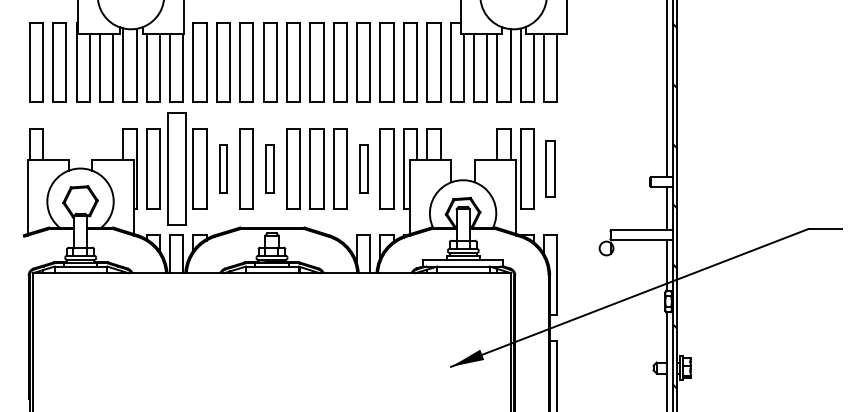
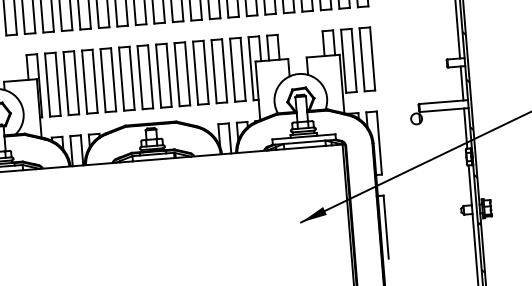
part: (176, 168) -> (71, 82), size x0.71
part: (223, 168) -> (108, 79), size x1.67
part: (270, 168) -> (145, 76), size x1.67
part: (363, 168) -> (219, 71), size x1.67
part: (550, 168) -> (367, 59), size x1.43

